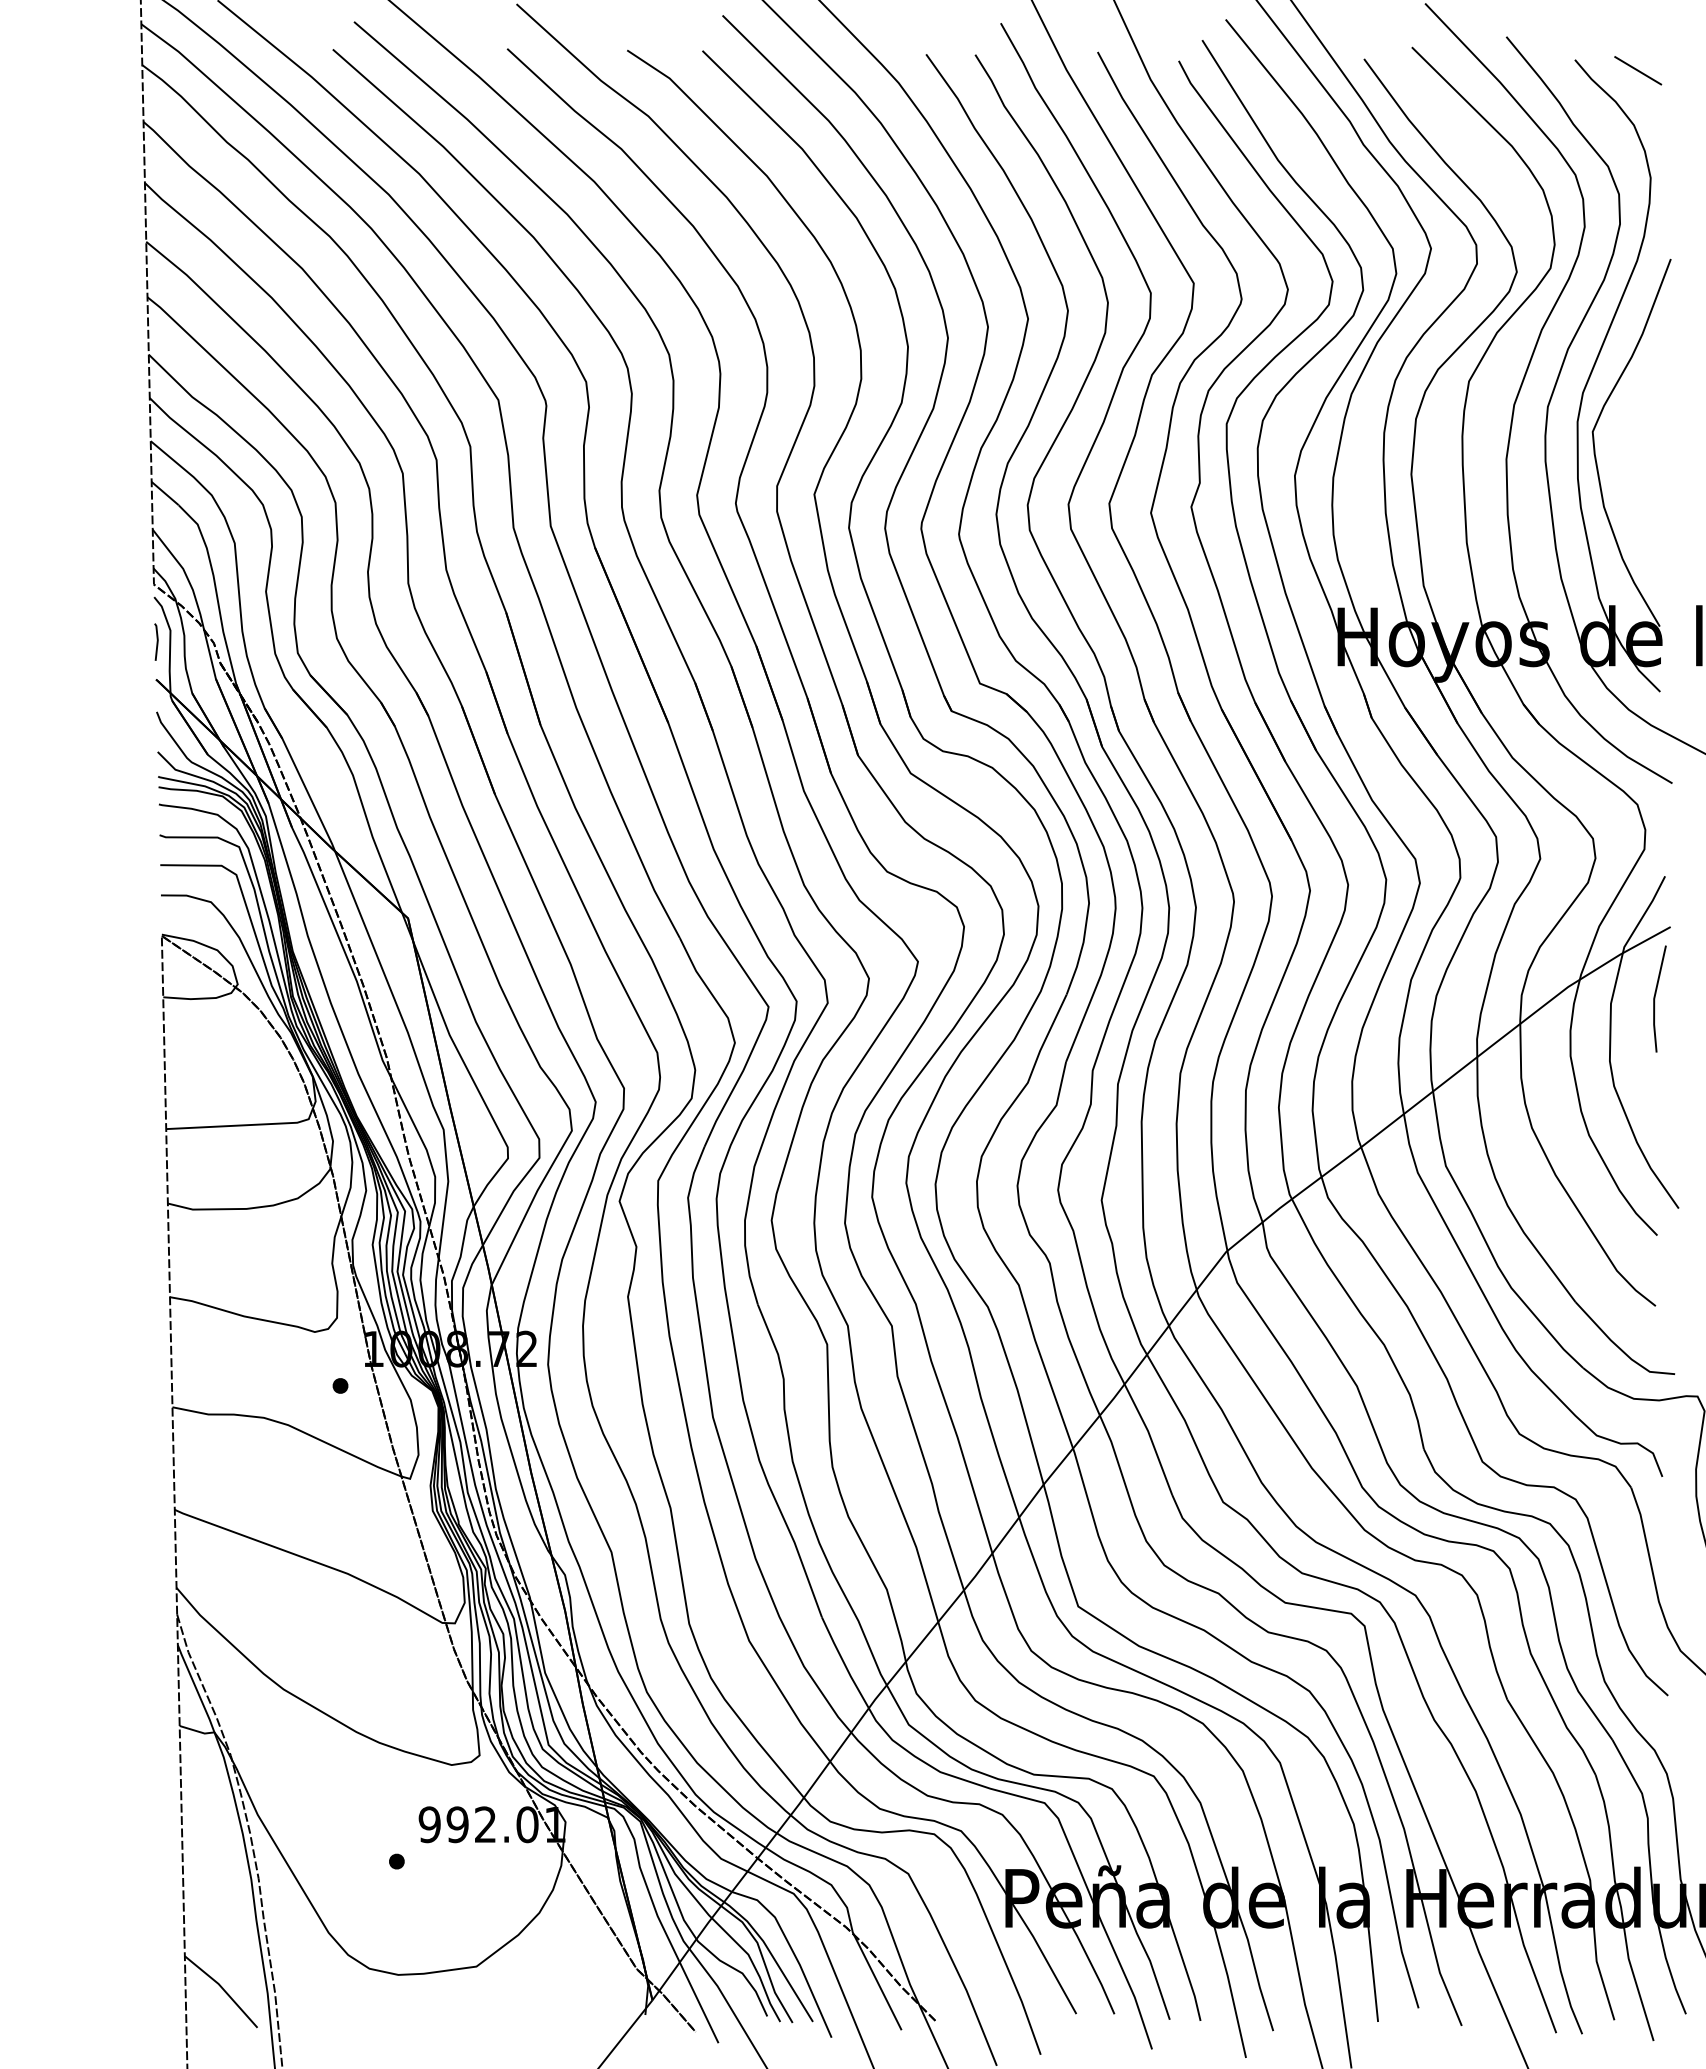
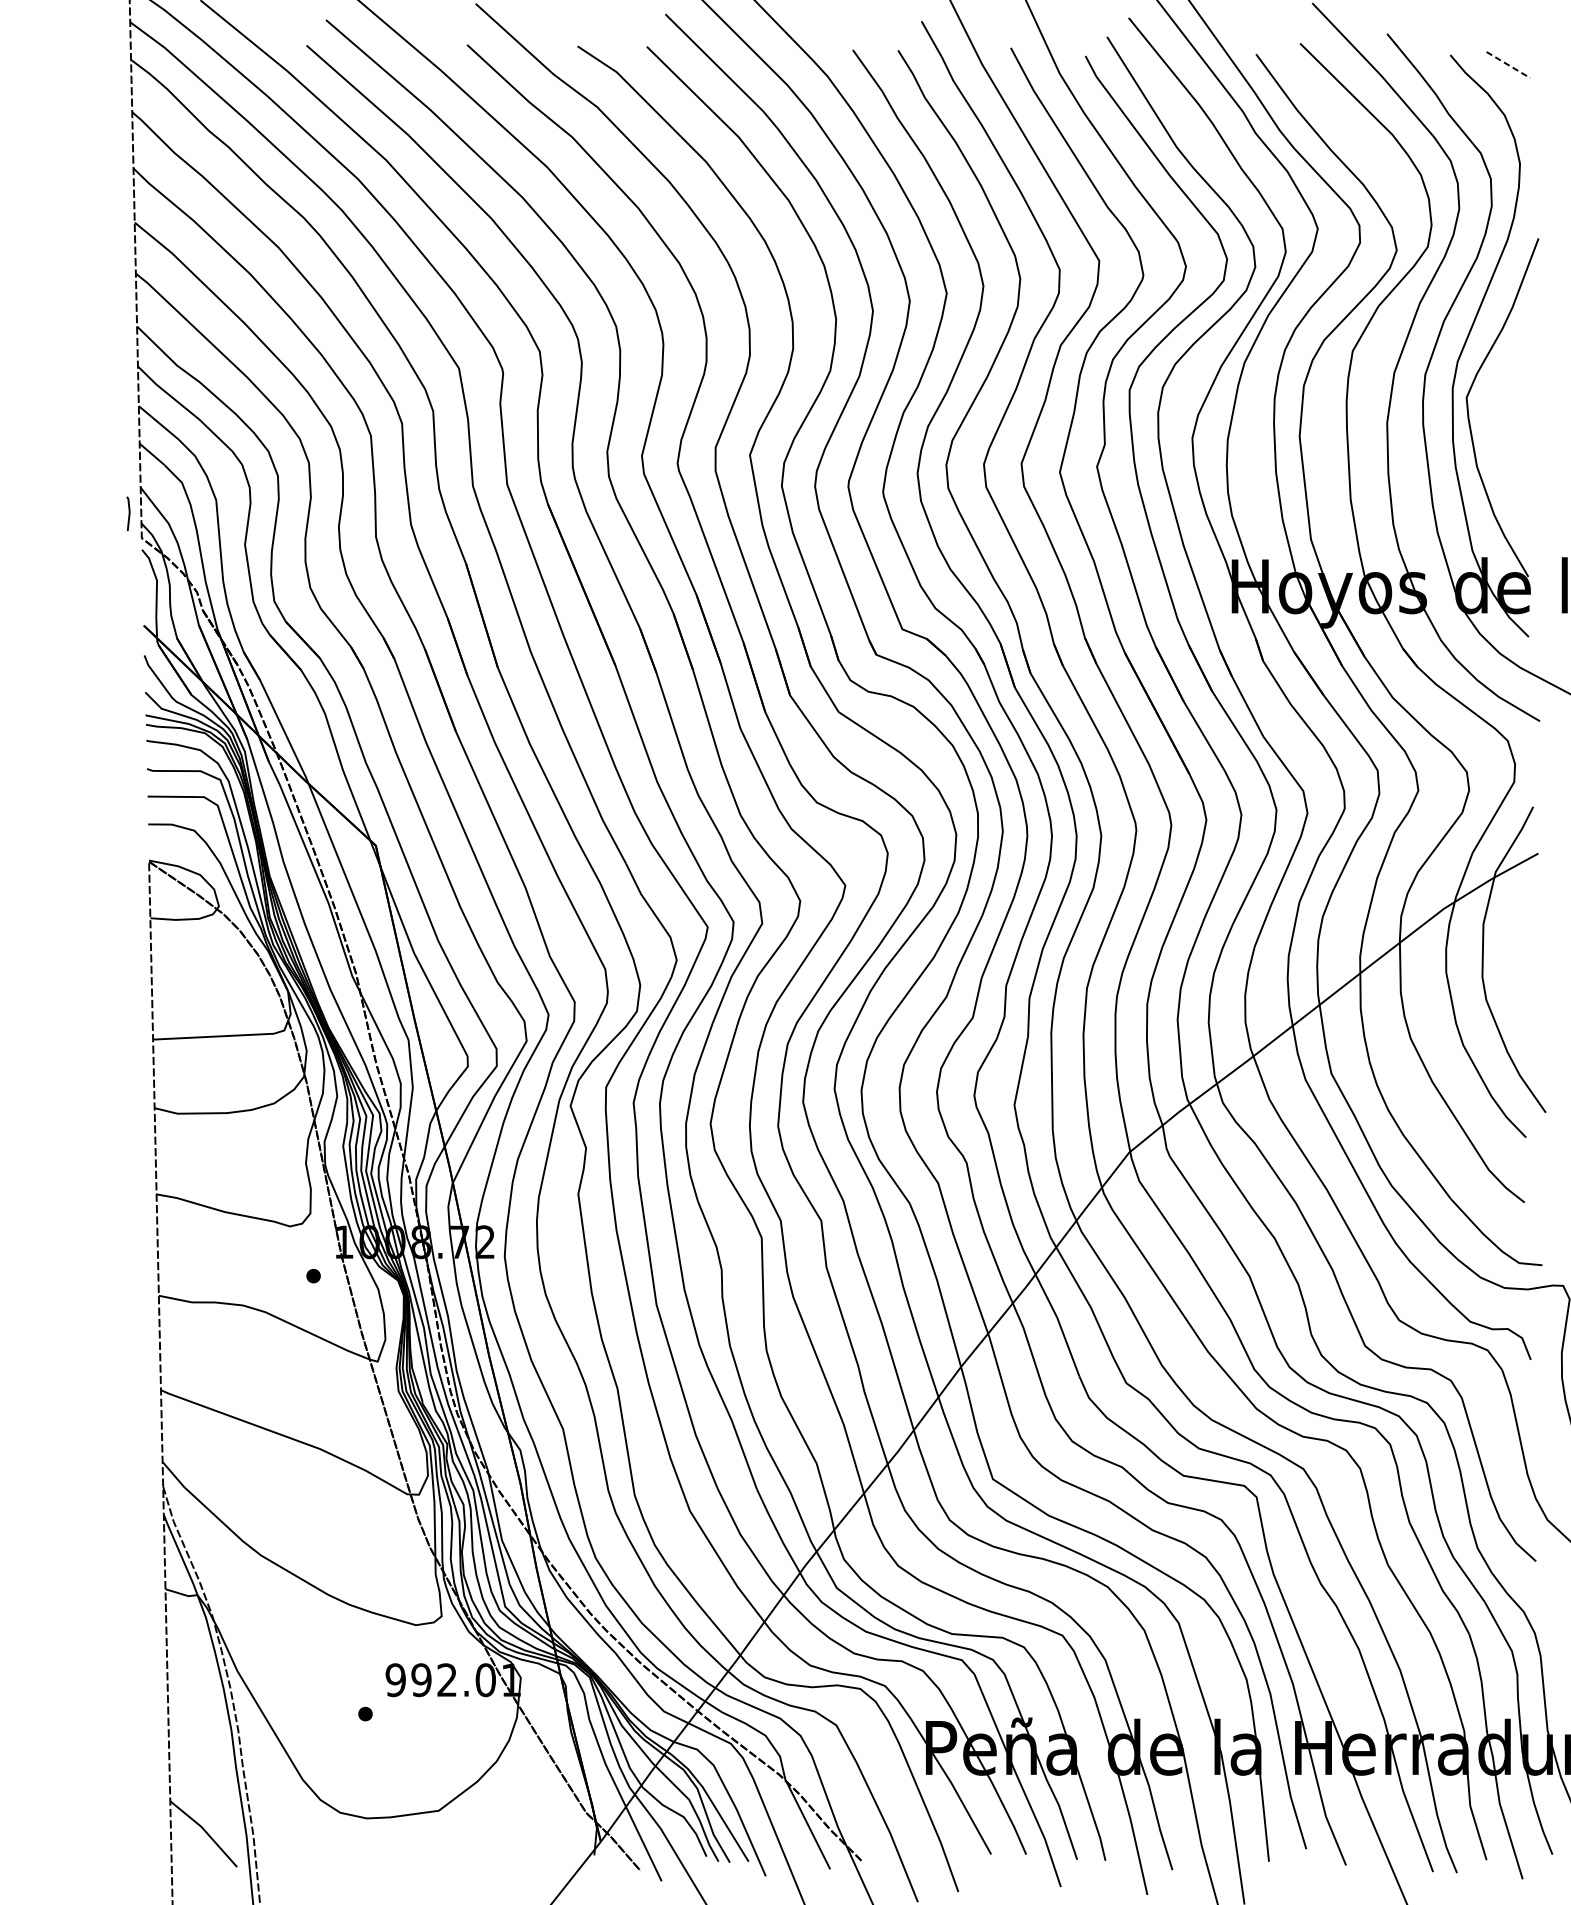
line: (1638, 70) -> (1508, 64), solid -> dashed
line: (156, 641) -> (128, 513), moved
line: (1655, 998) -> (1524, 919), removed

